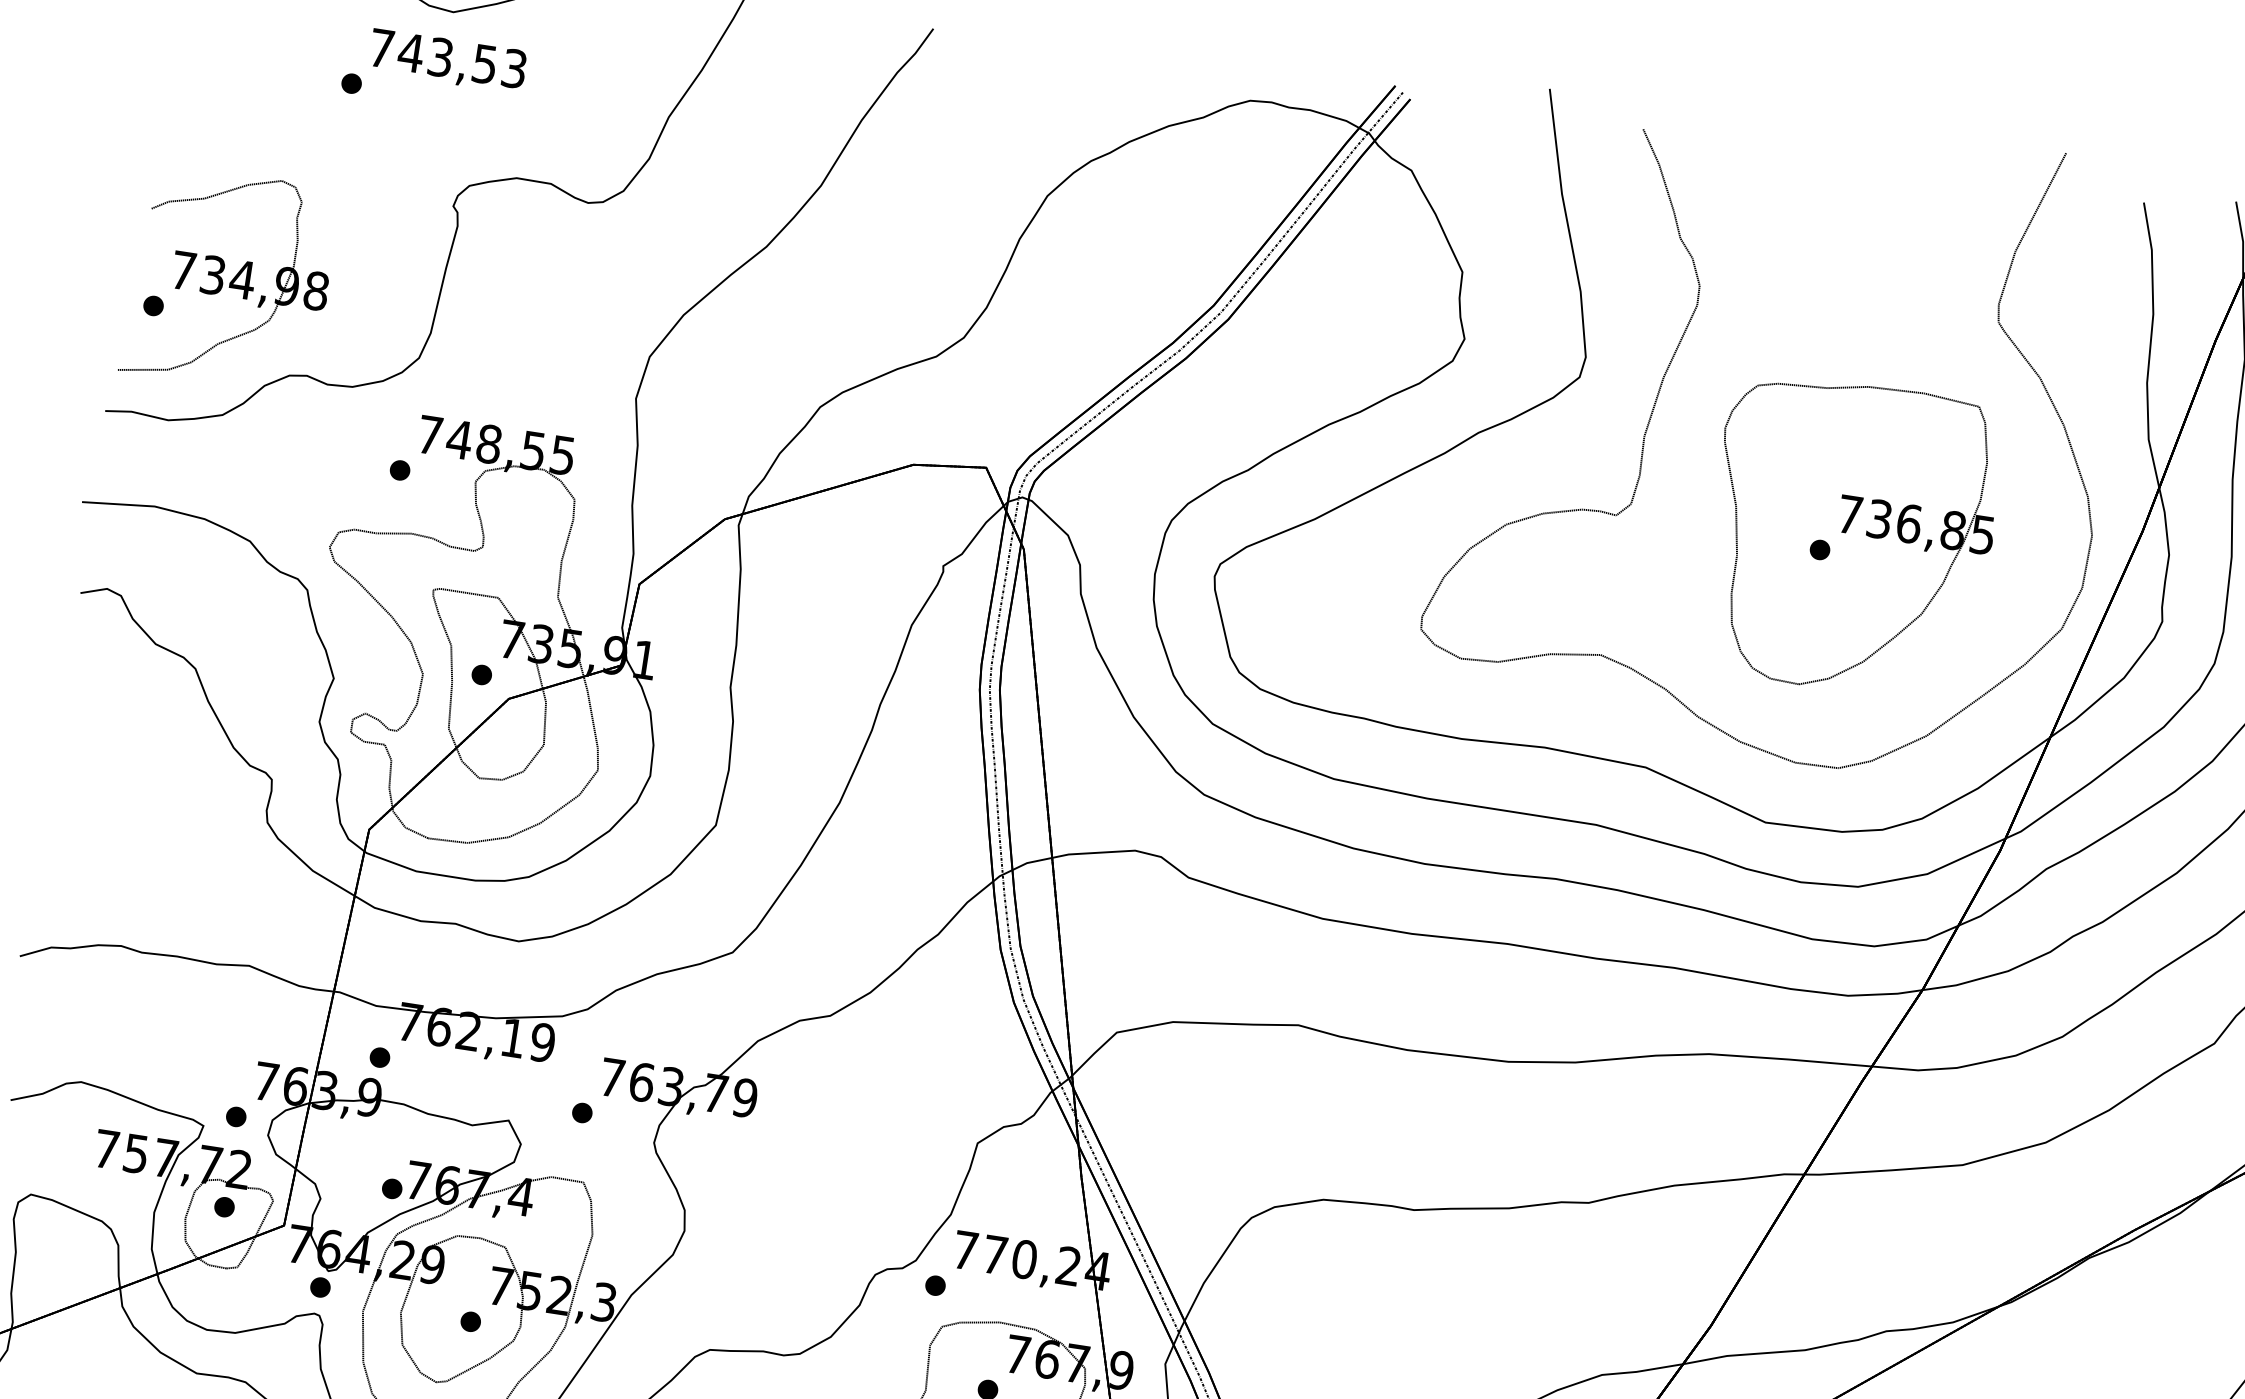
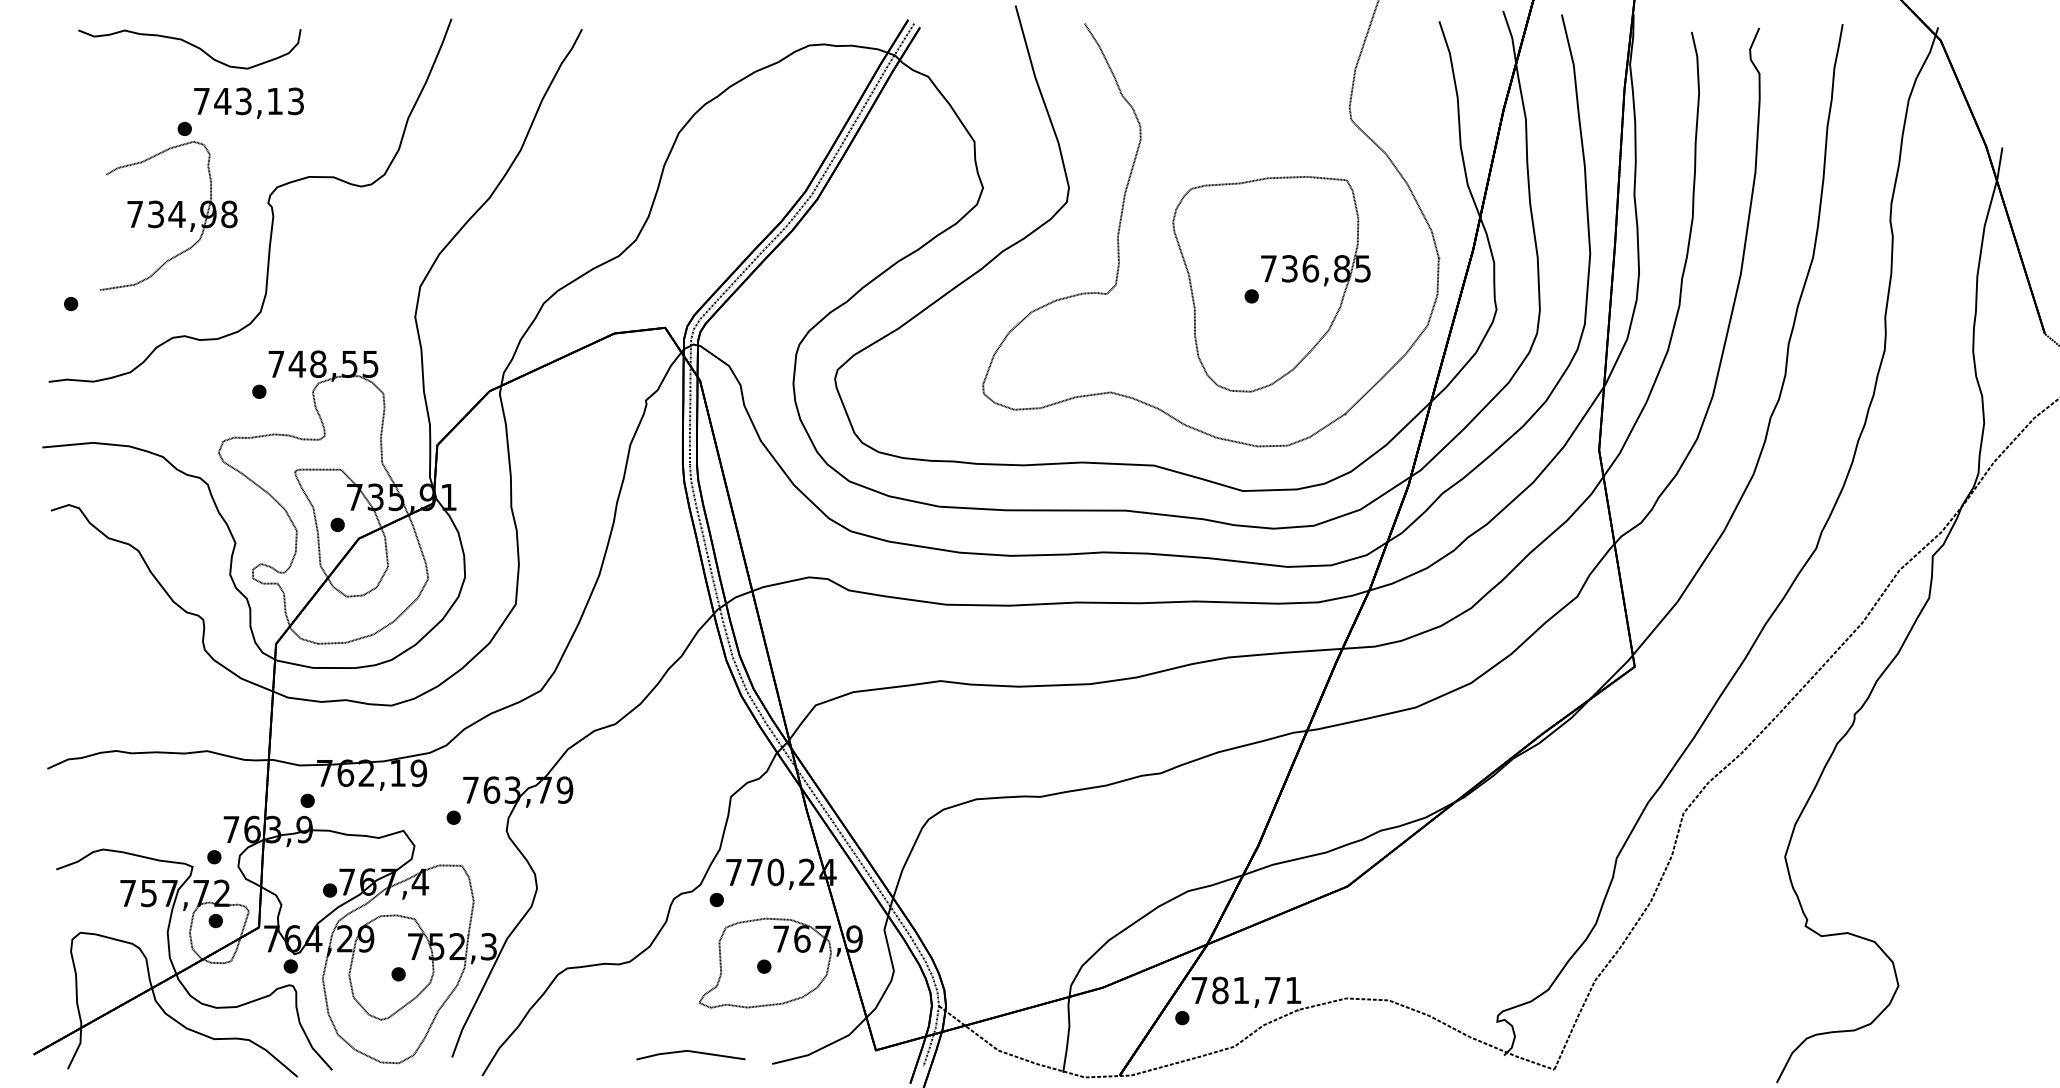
text: (484, 64) -> (274, 101), 743,53 -> 743,13
part: (230, 279) -> (168, 215), moved

